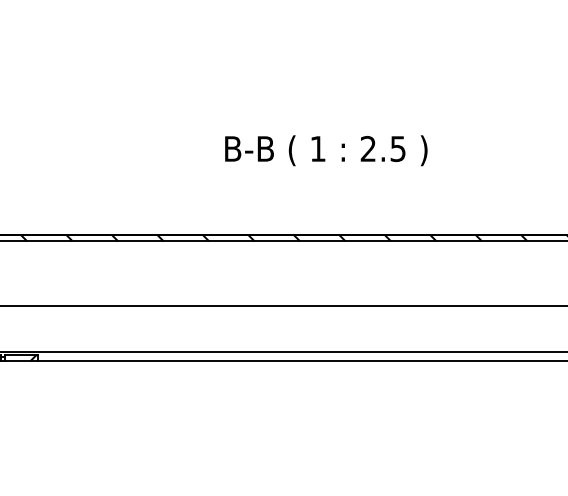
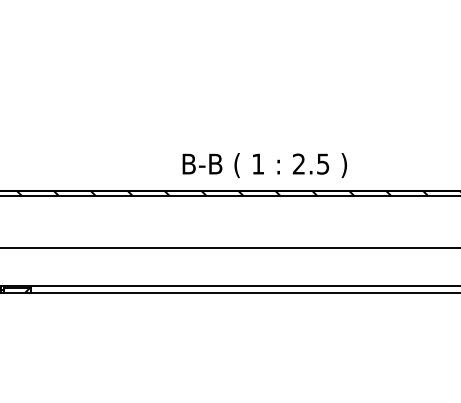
text: (326, 150) -> (265, 165), moved

